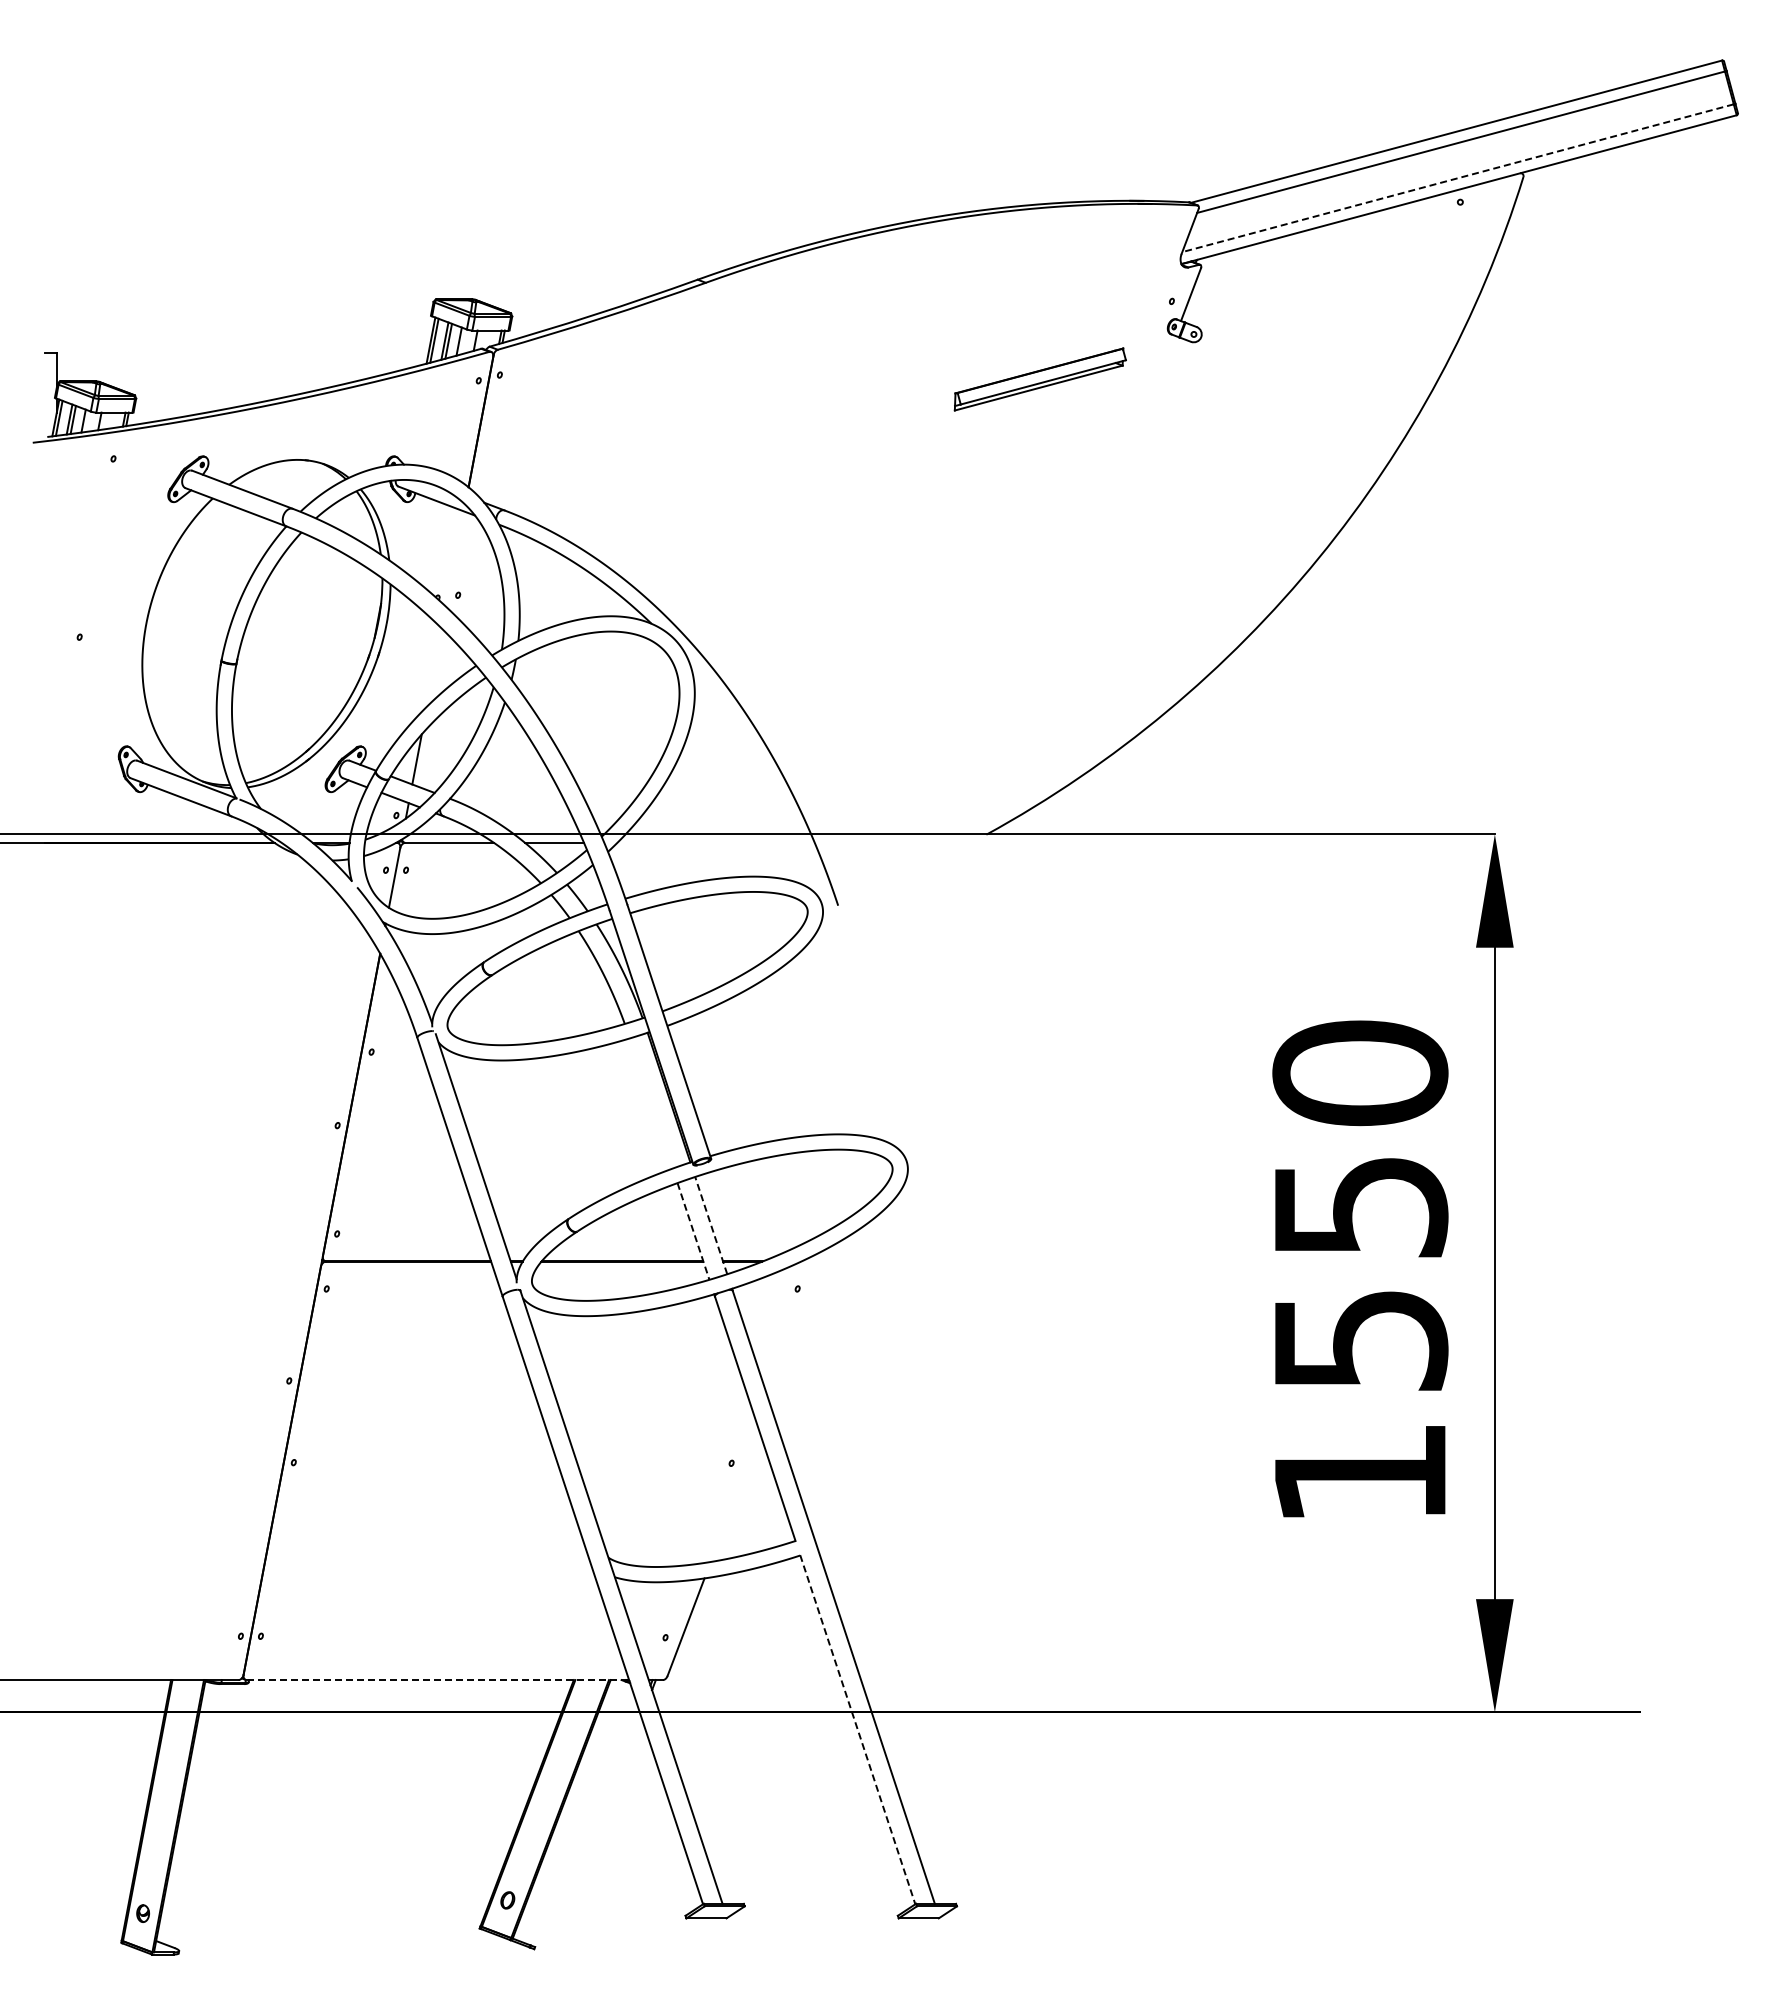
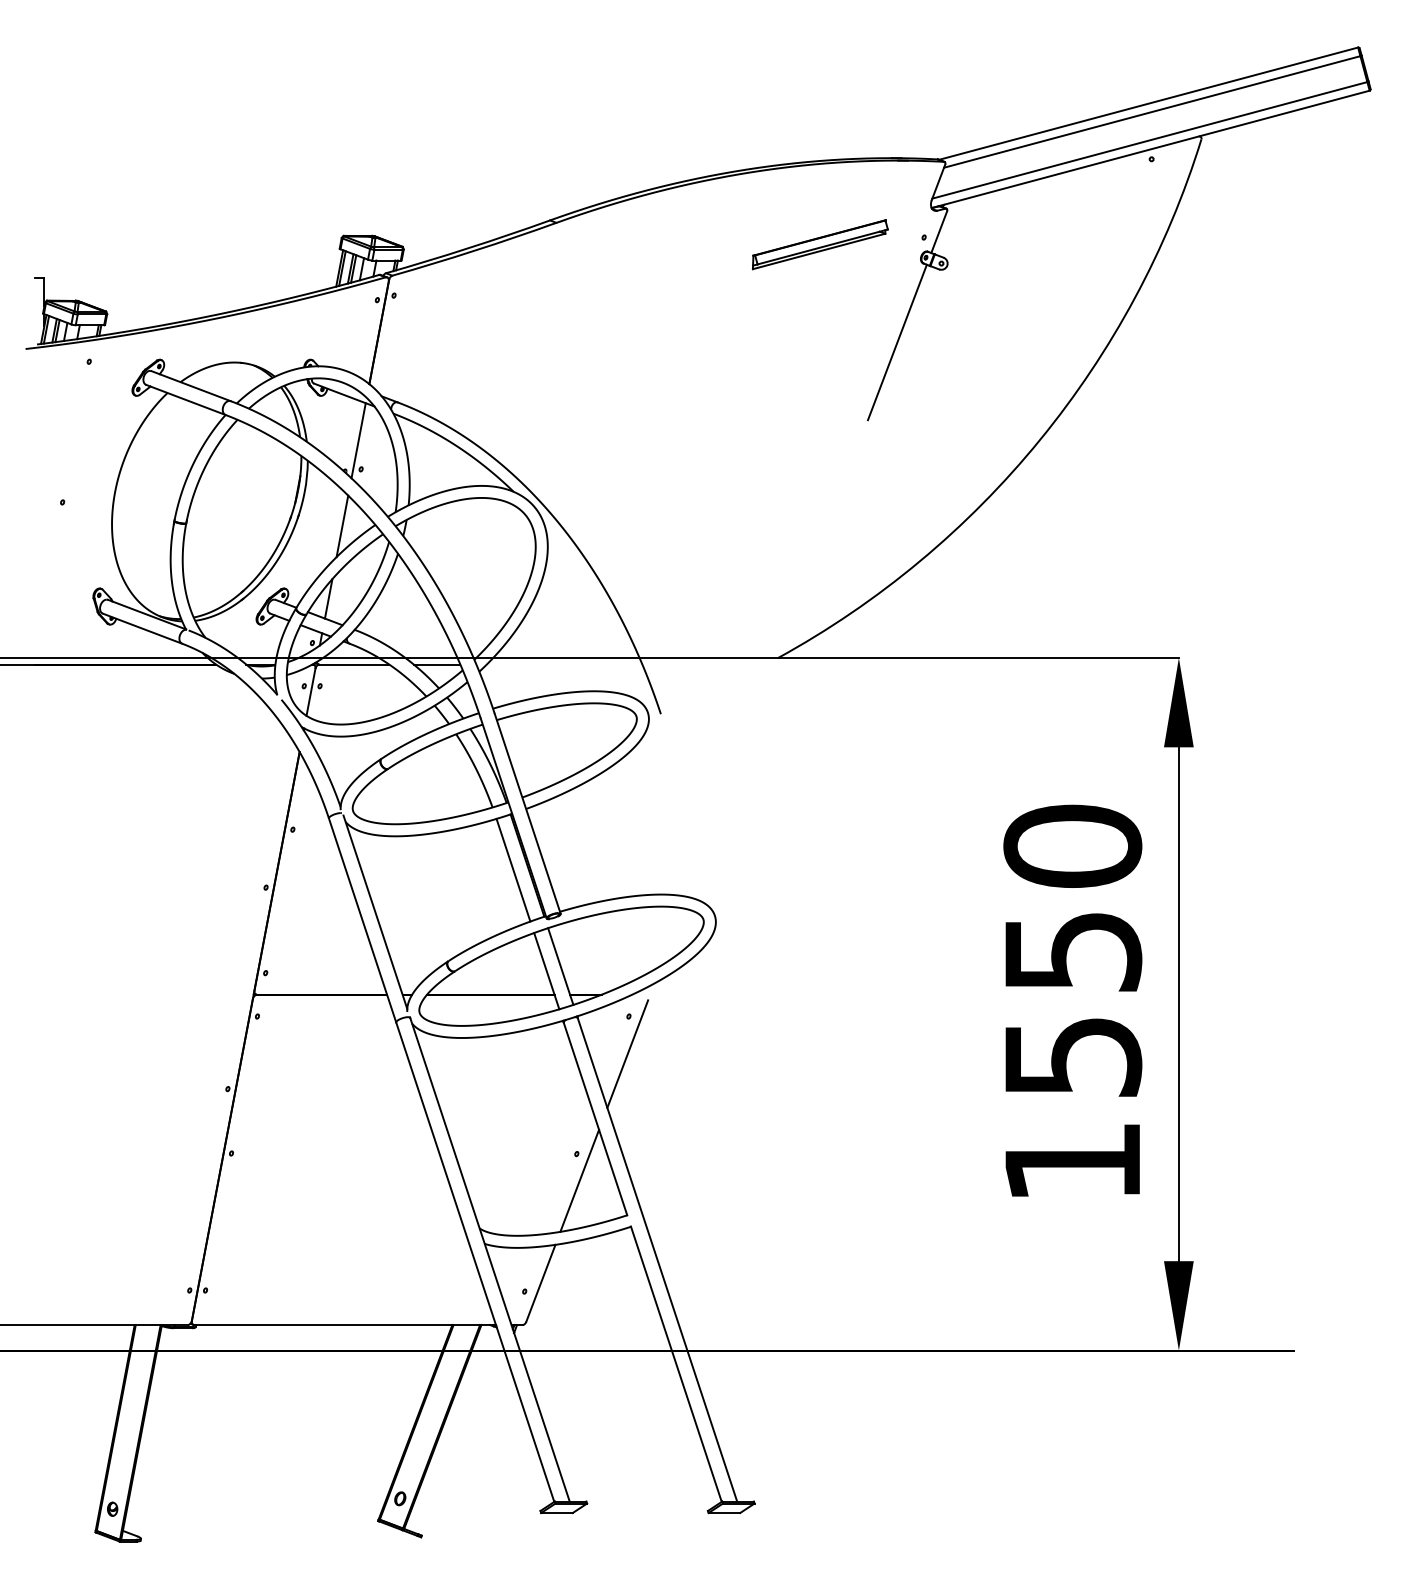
line: (1457, 178) -> (1149, 140), dashed -> solid
part: (1039, 379) -> (819, 244), moved
line: (1137, 433) -> (896, 341), added
line: (455, 558) -> (359, 440), added
line: (434, 667) -> (342, 526), added
line: (650, 1103) -> (512, 870), added
line: (711, 1225) -> (560, 966), dashed -> solid
line: (693, 1231) -> (546, 971), dashed -> solid
line: (796, 1336) -> (628, 1054), added
line: (734, 1496) -> (579, 1180), added
line: (438, 1680) -> (345, 1325), dashed -> solid
line: (857, 1729) -> (676, 1364), dashed -> solid

